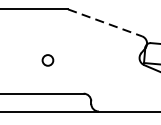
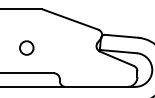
line: (105, 22) -> (70, 19), dashed -> solid
circle: (47, 59) -> (26, 47), size x1.67

